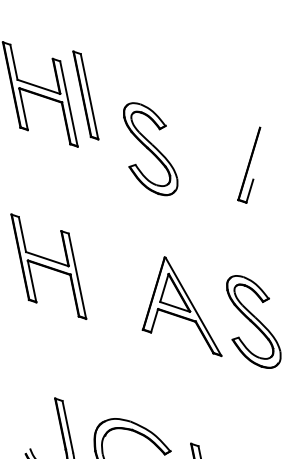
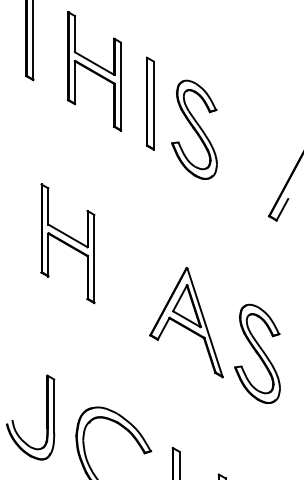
part: (84, 95) -> (149, 103), moved
part: (148, 149) -> (194, 129), moved
part: (175, 310) -> (186, 322), moved
part: (251, 321) -> (257, 353), moved

